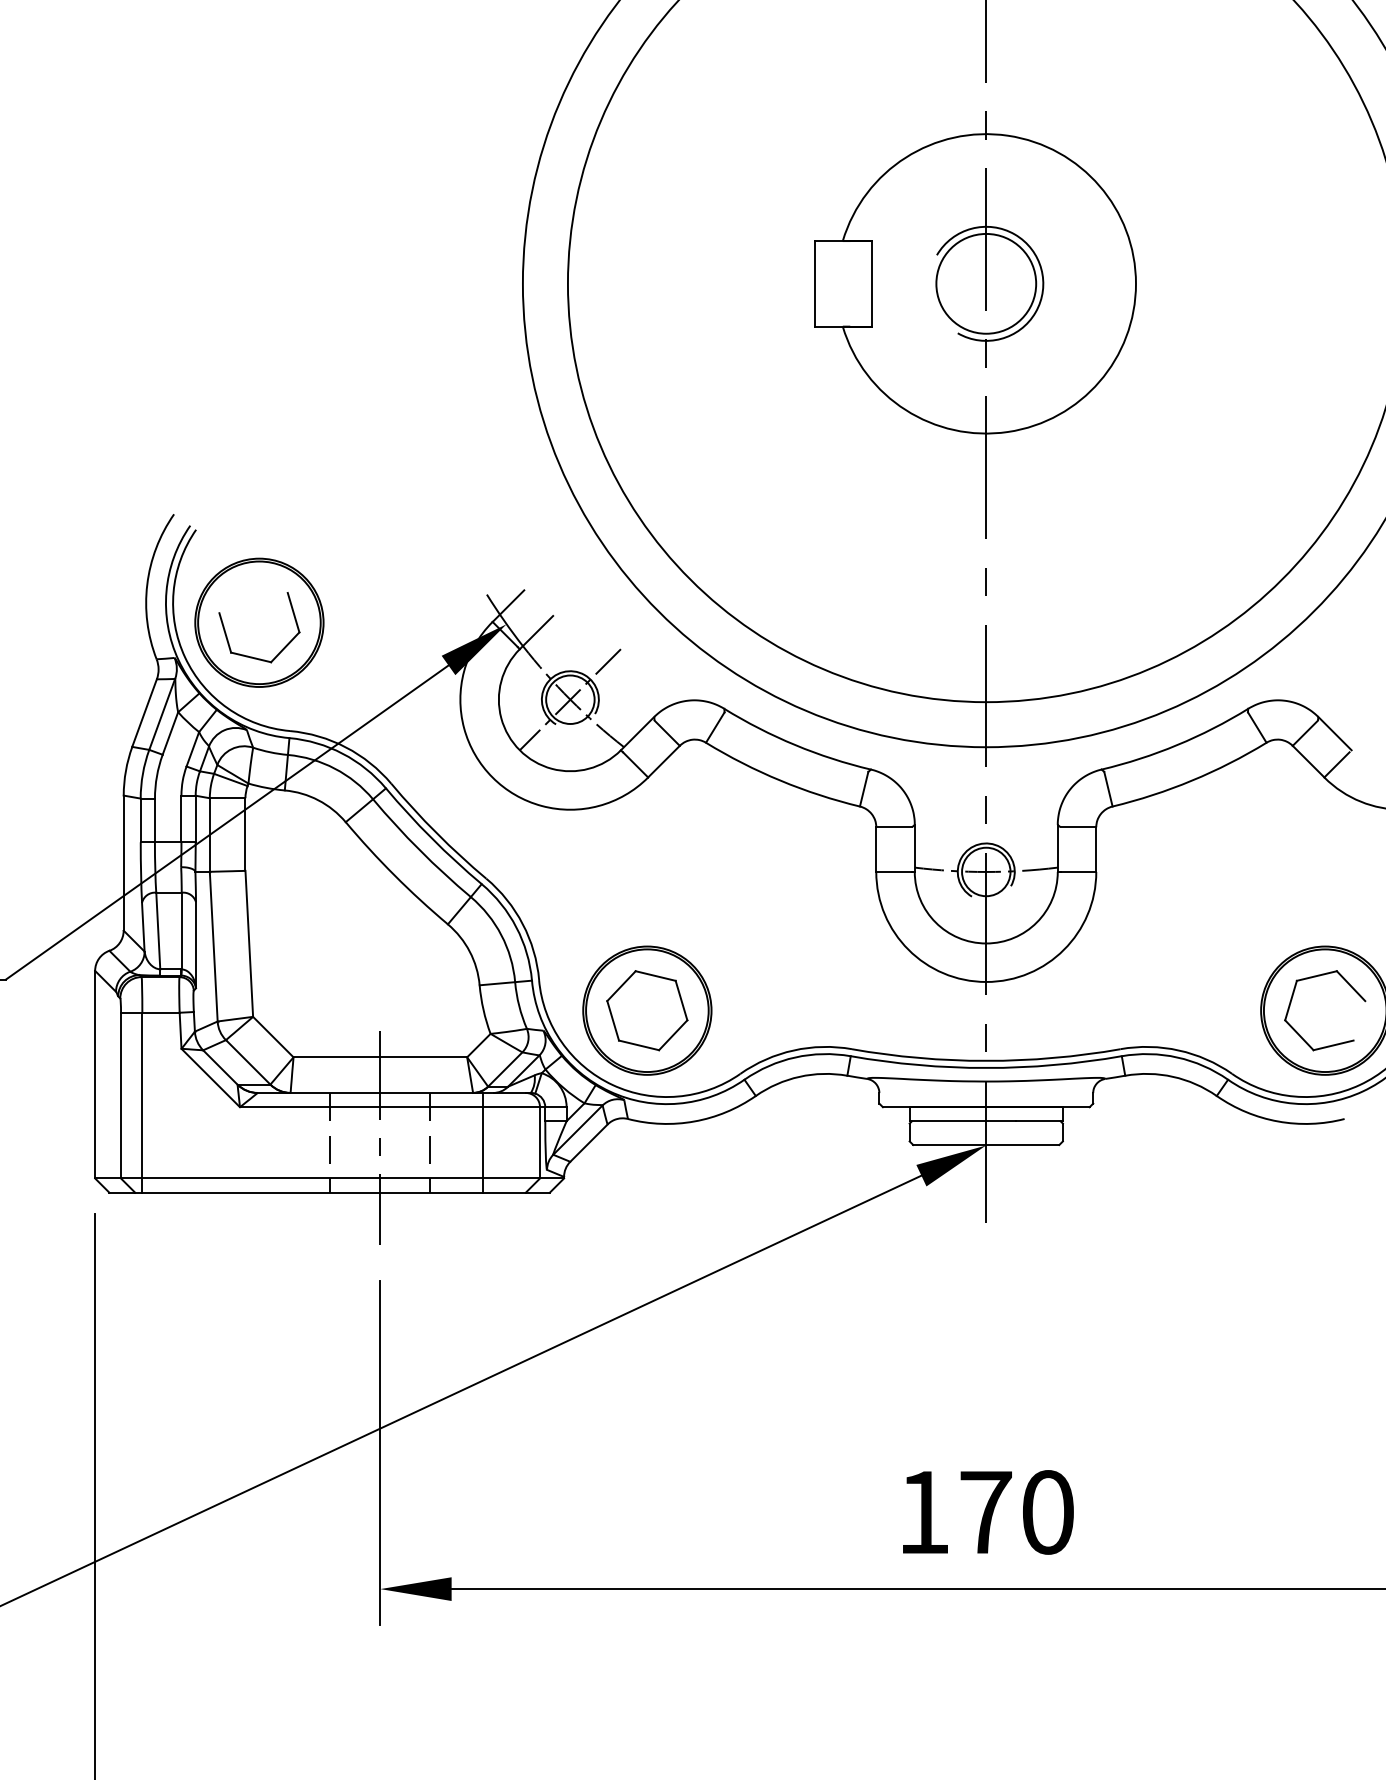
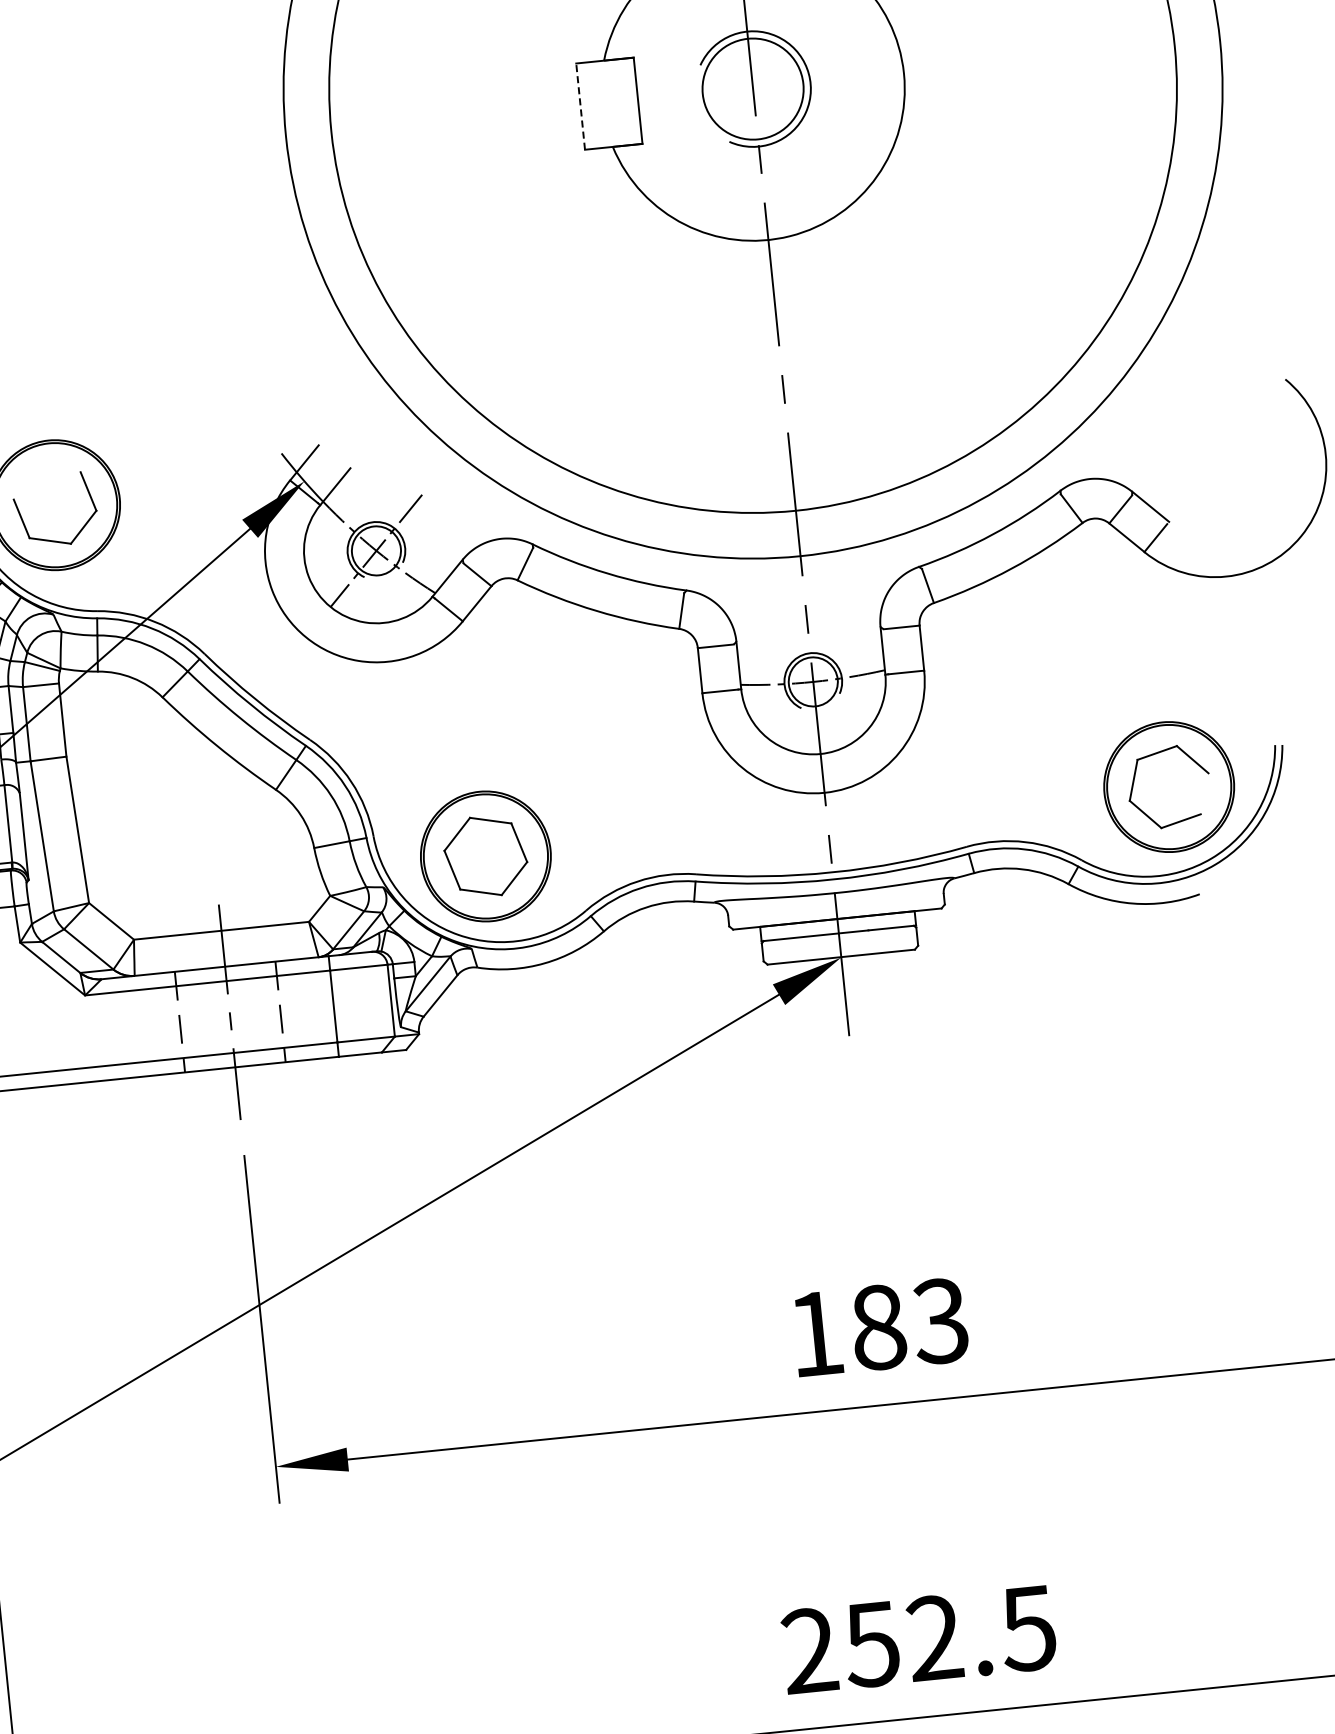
line: (815, 283) -> (580, 106), solid -> dashed
text: (1016, 1512) -> (909, 1324), 170 -> 183

